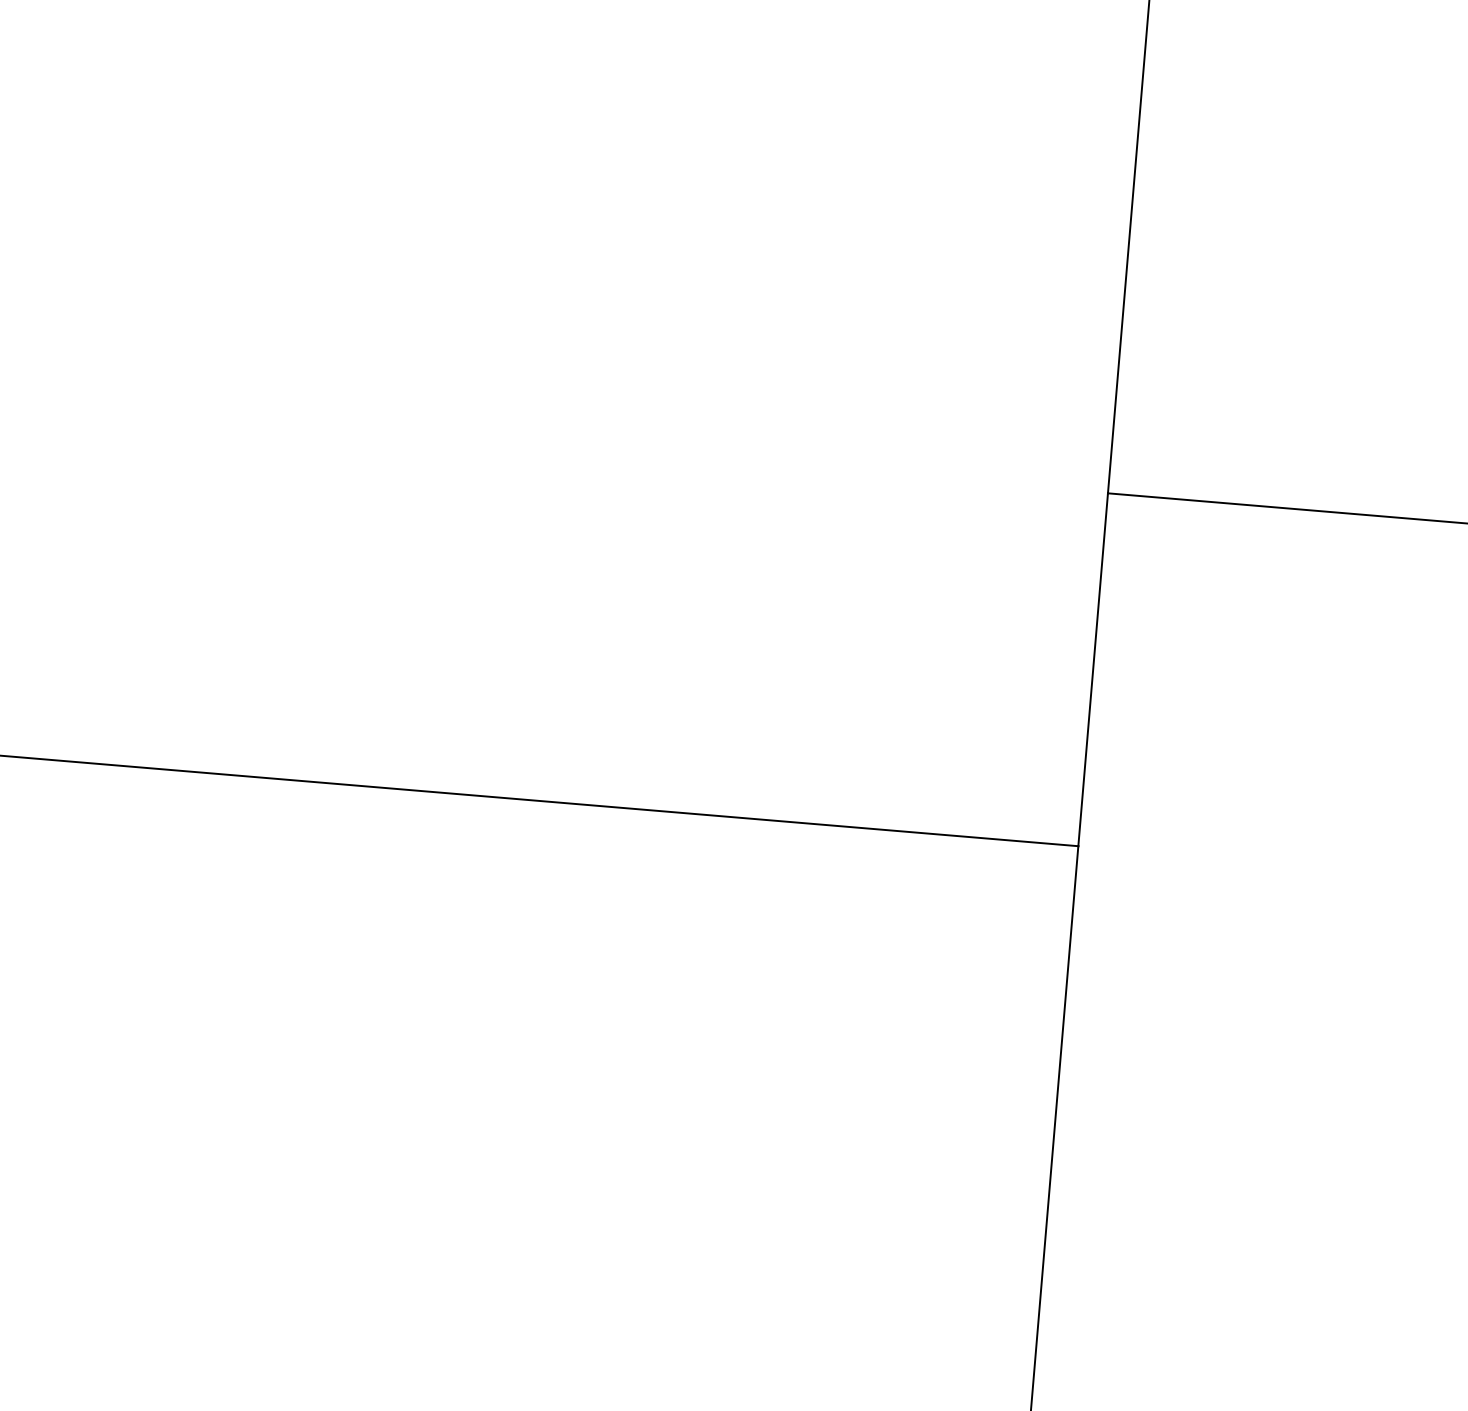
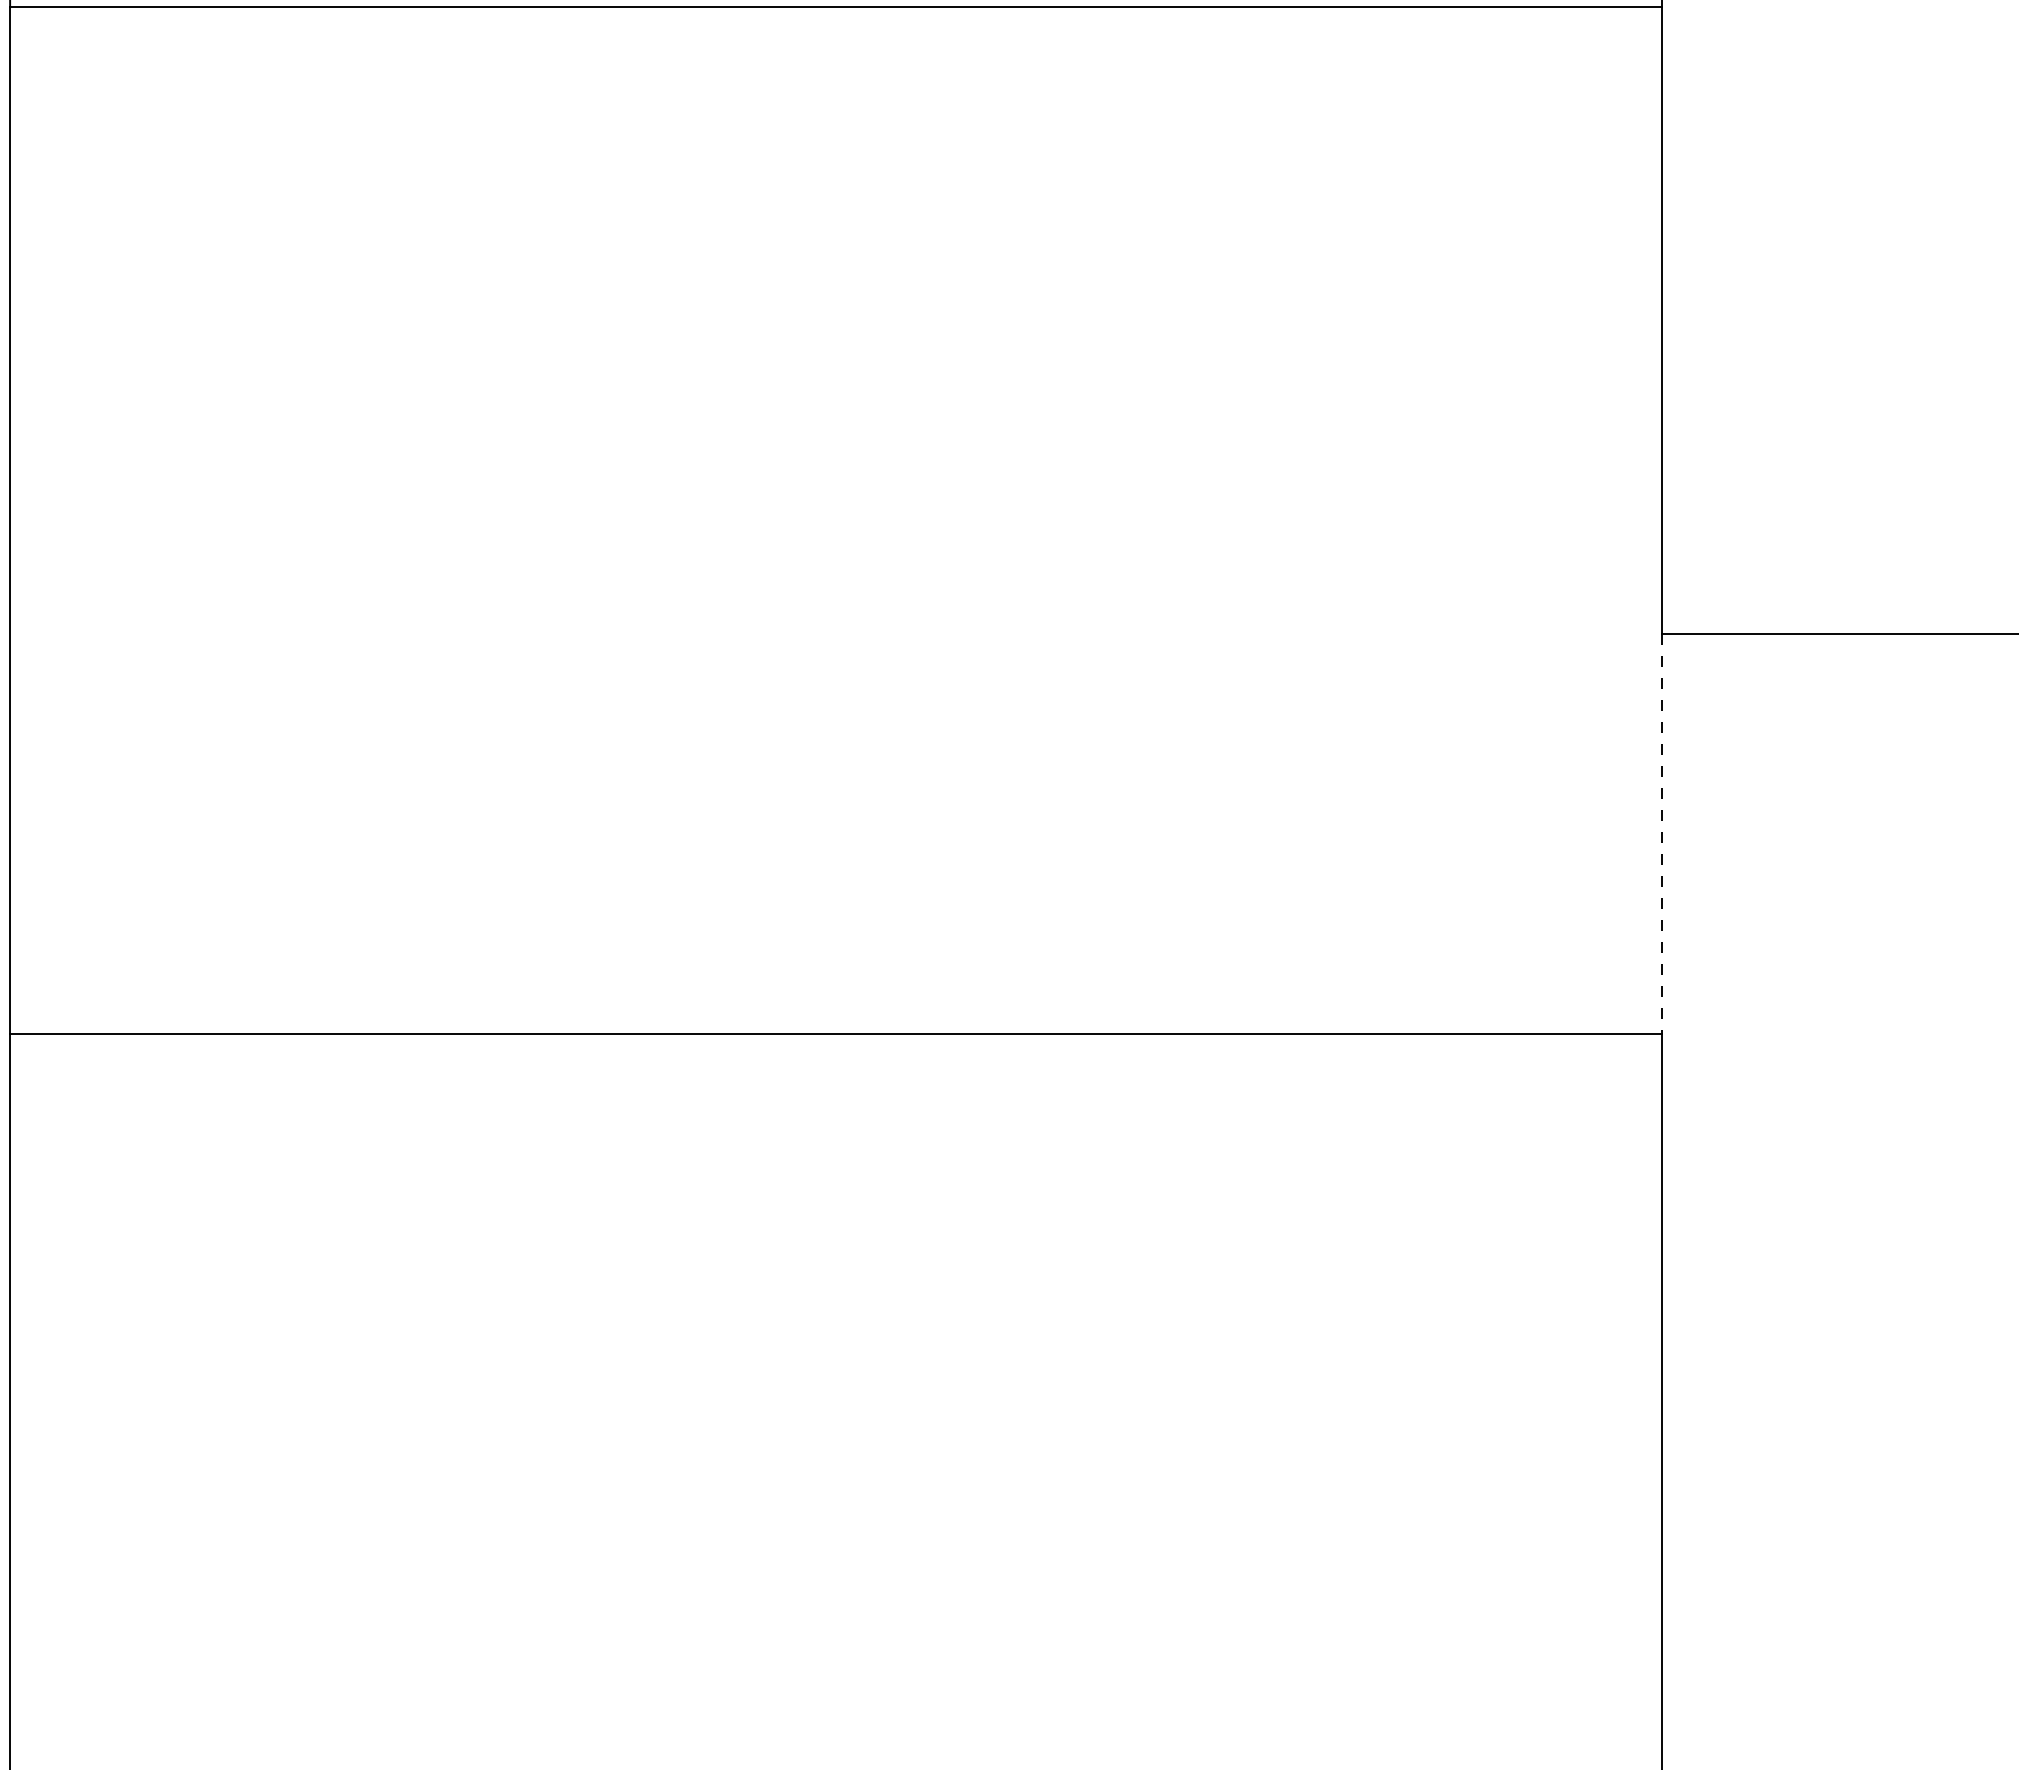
line: (1093, 669) -> (1661, 833), solid -> dashed

